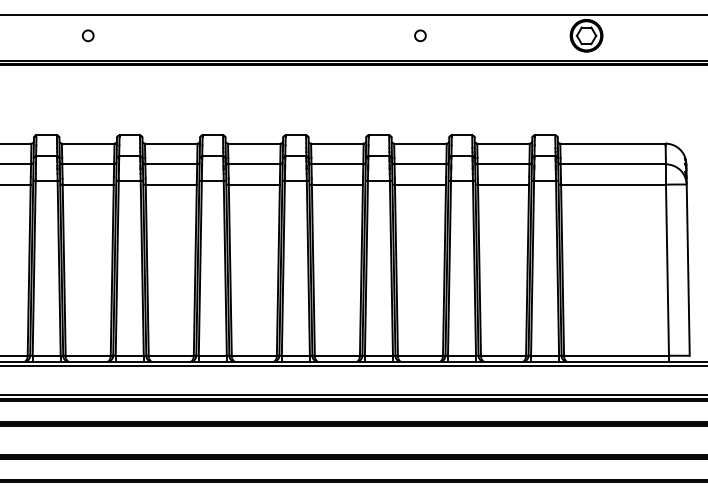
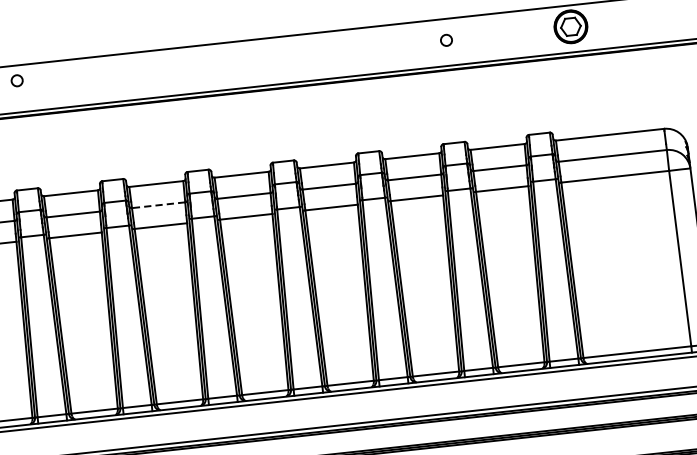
circle: (88, 35) -> (17, 80), moved
circle: (420, 35) -> (446, 40), moved
line: (171, 164) -> (158, 205), solid -> dashed

